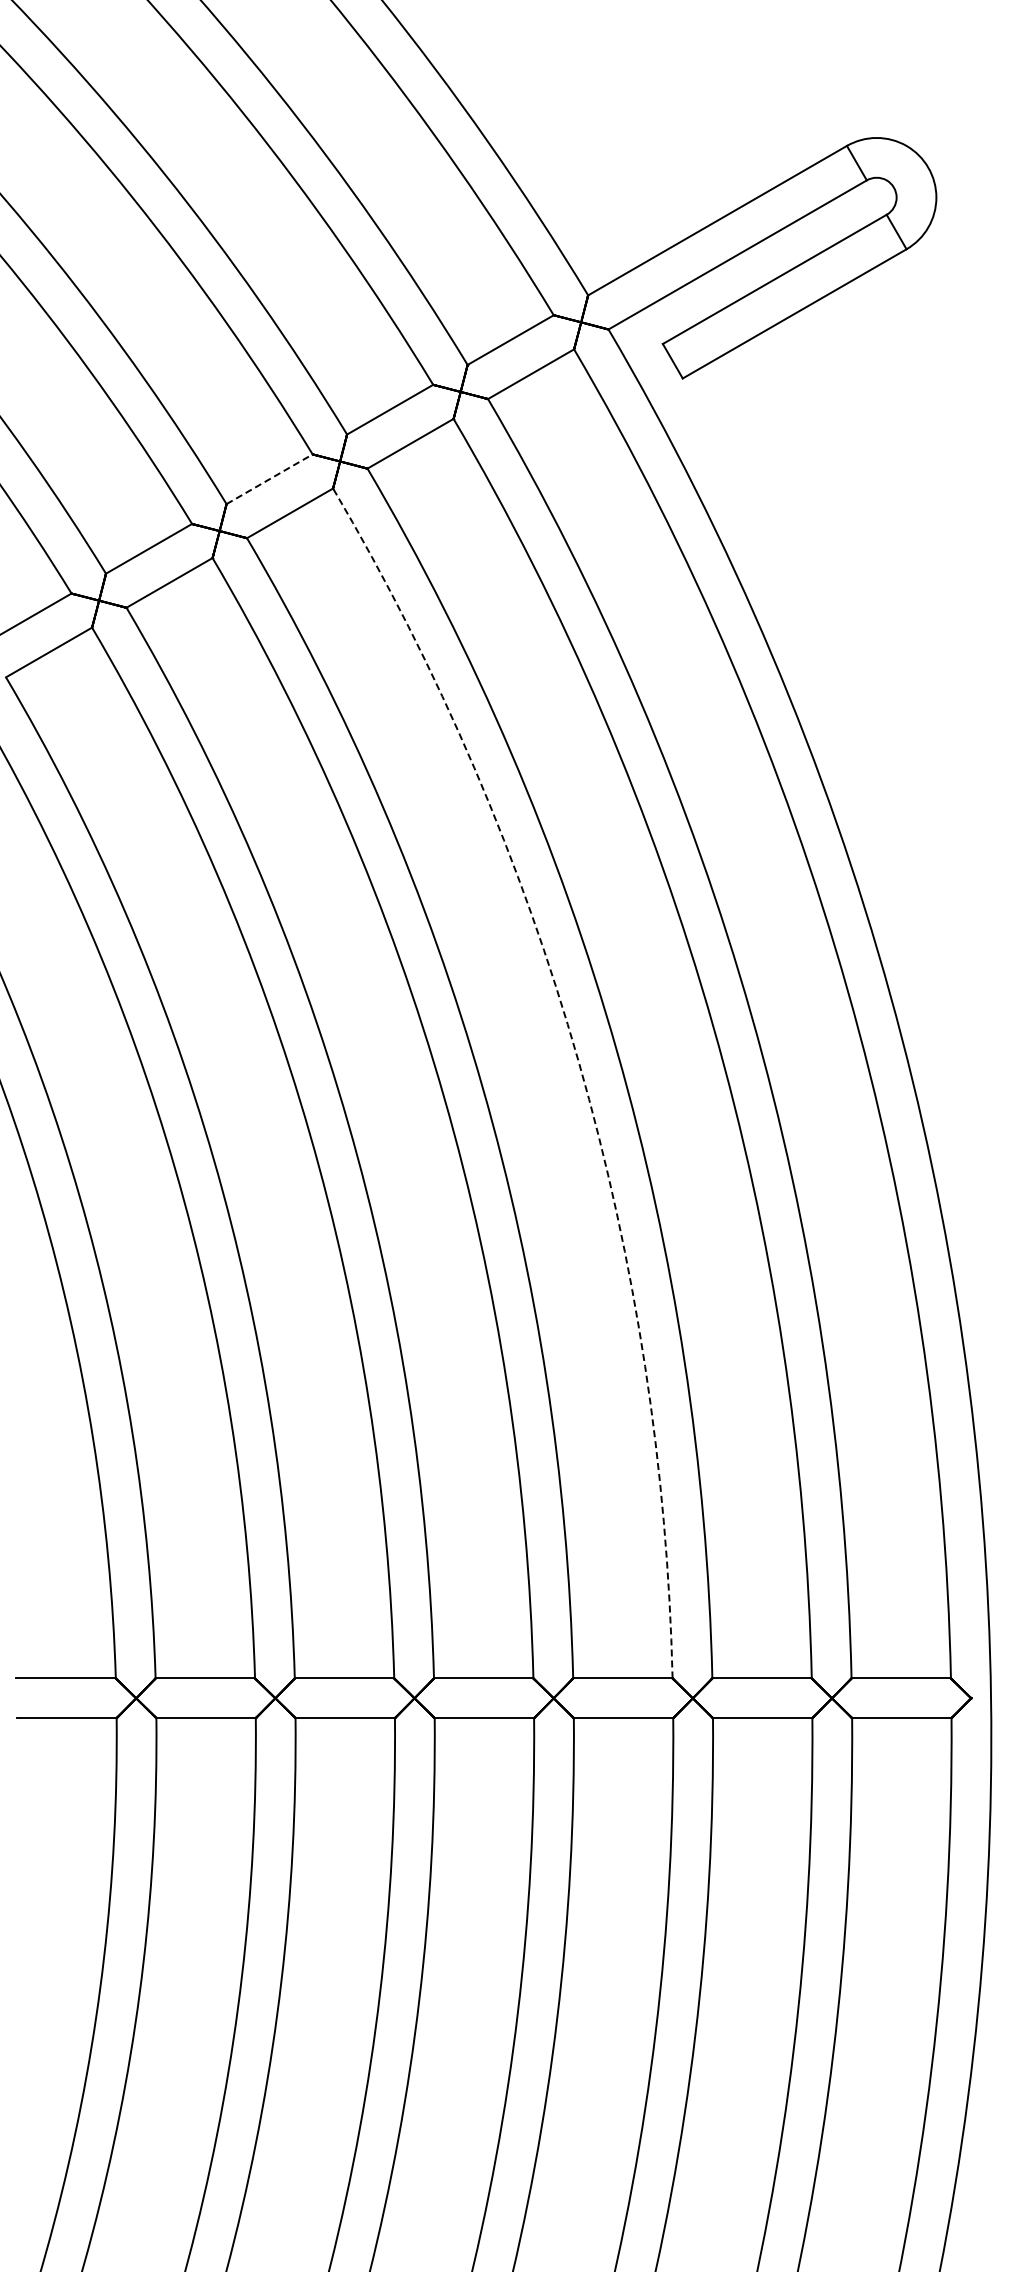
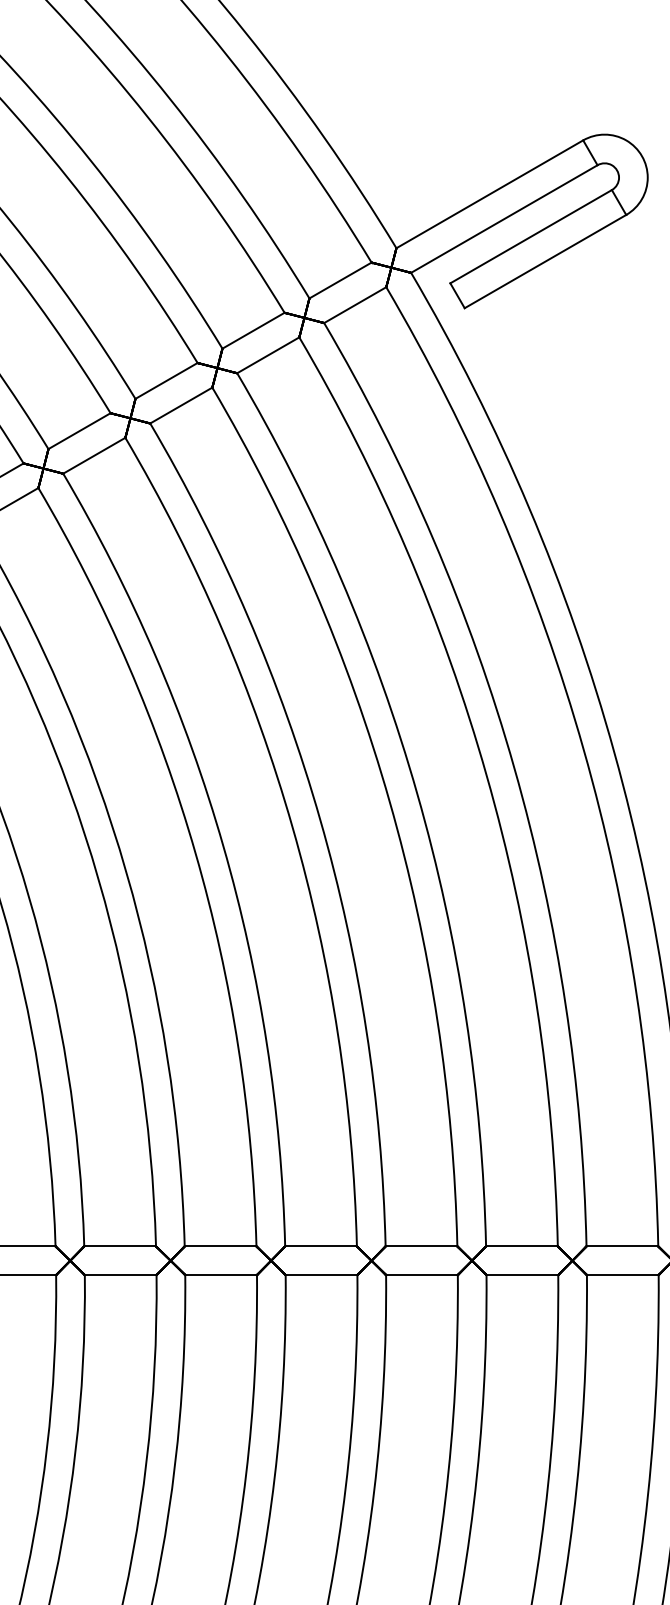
line: (269, 479) -> (166, 381), dashed -> solid
arc: (578, 1061) -> (389, 801), dashed -> solid

